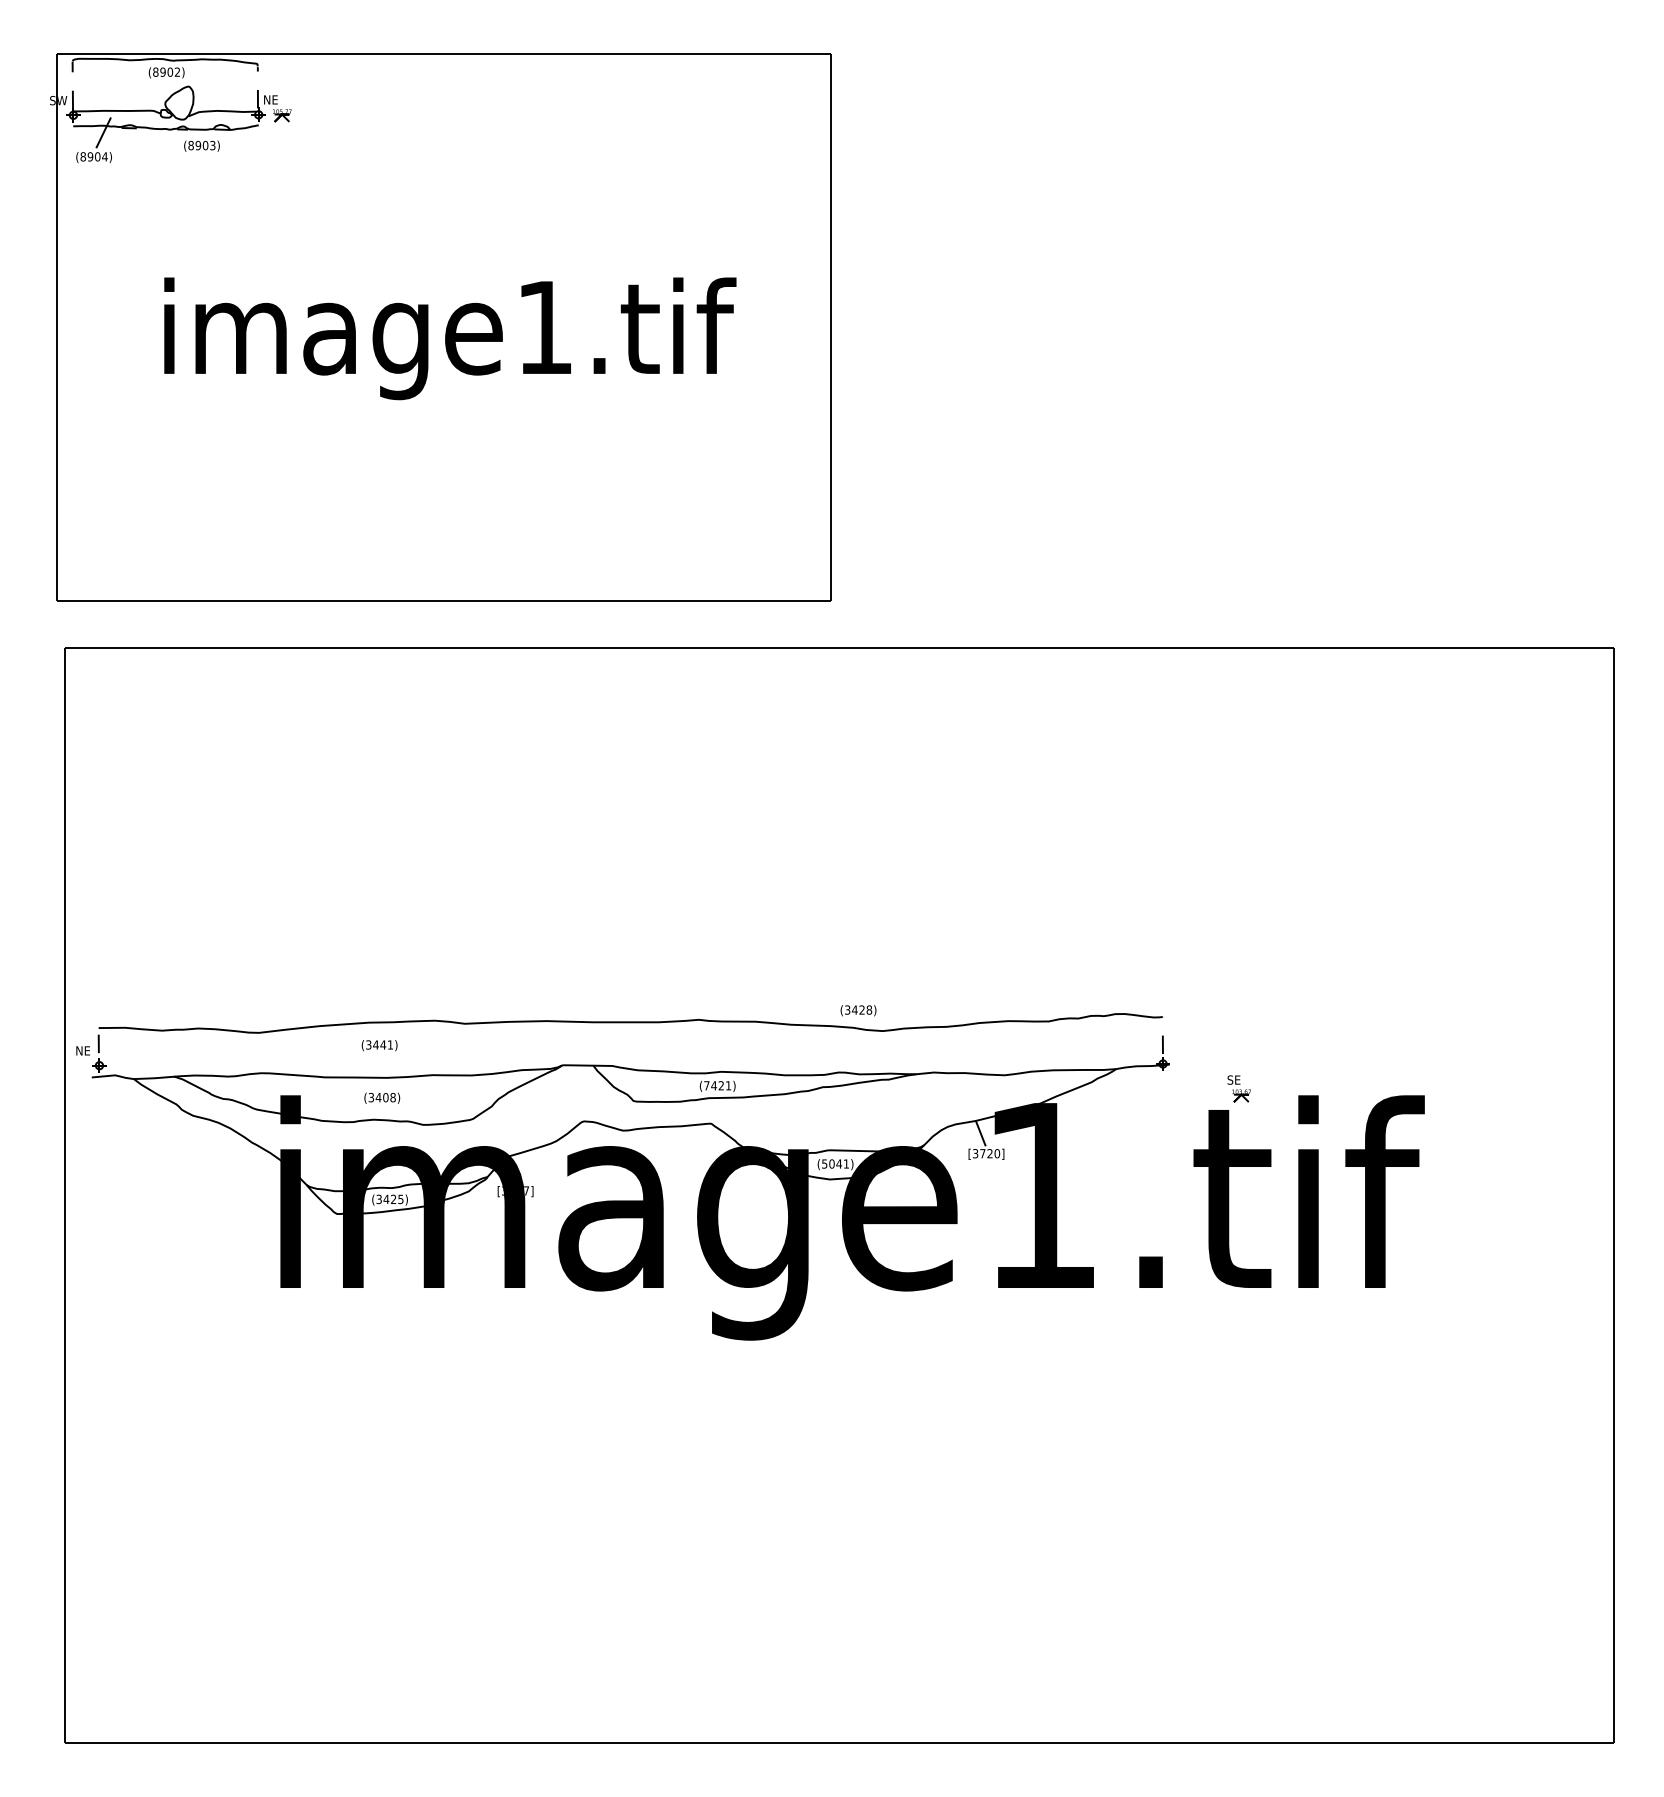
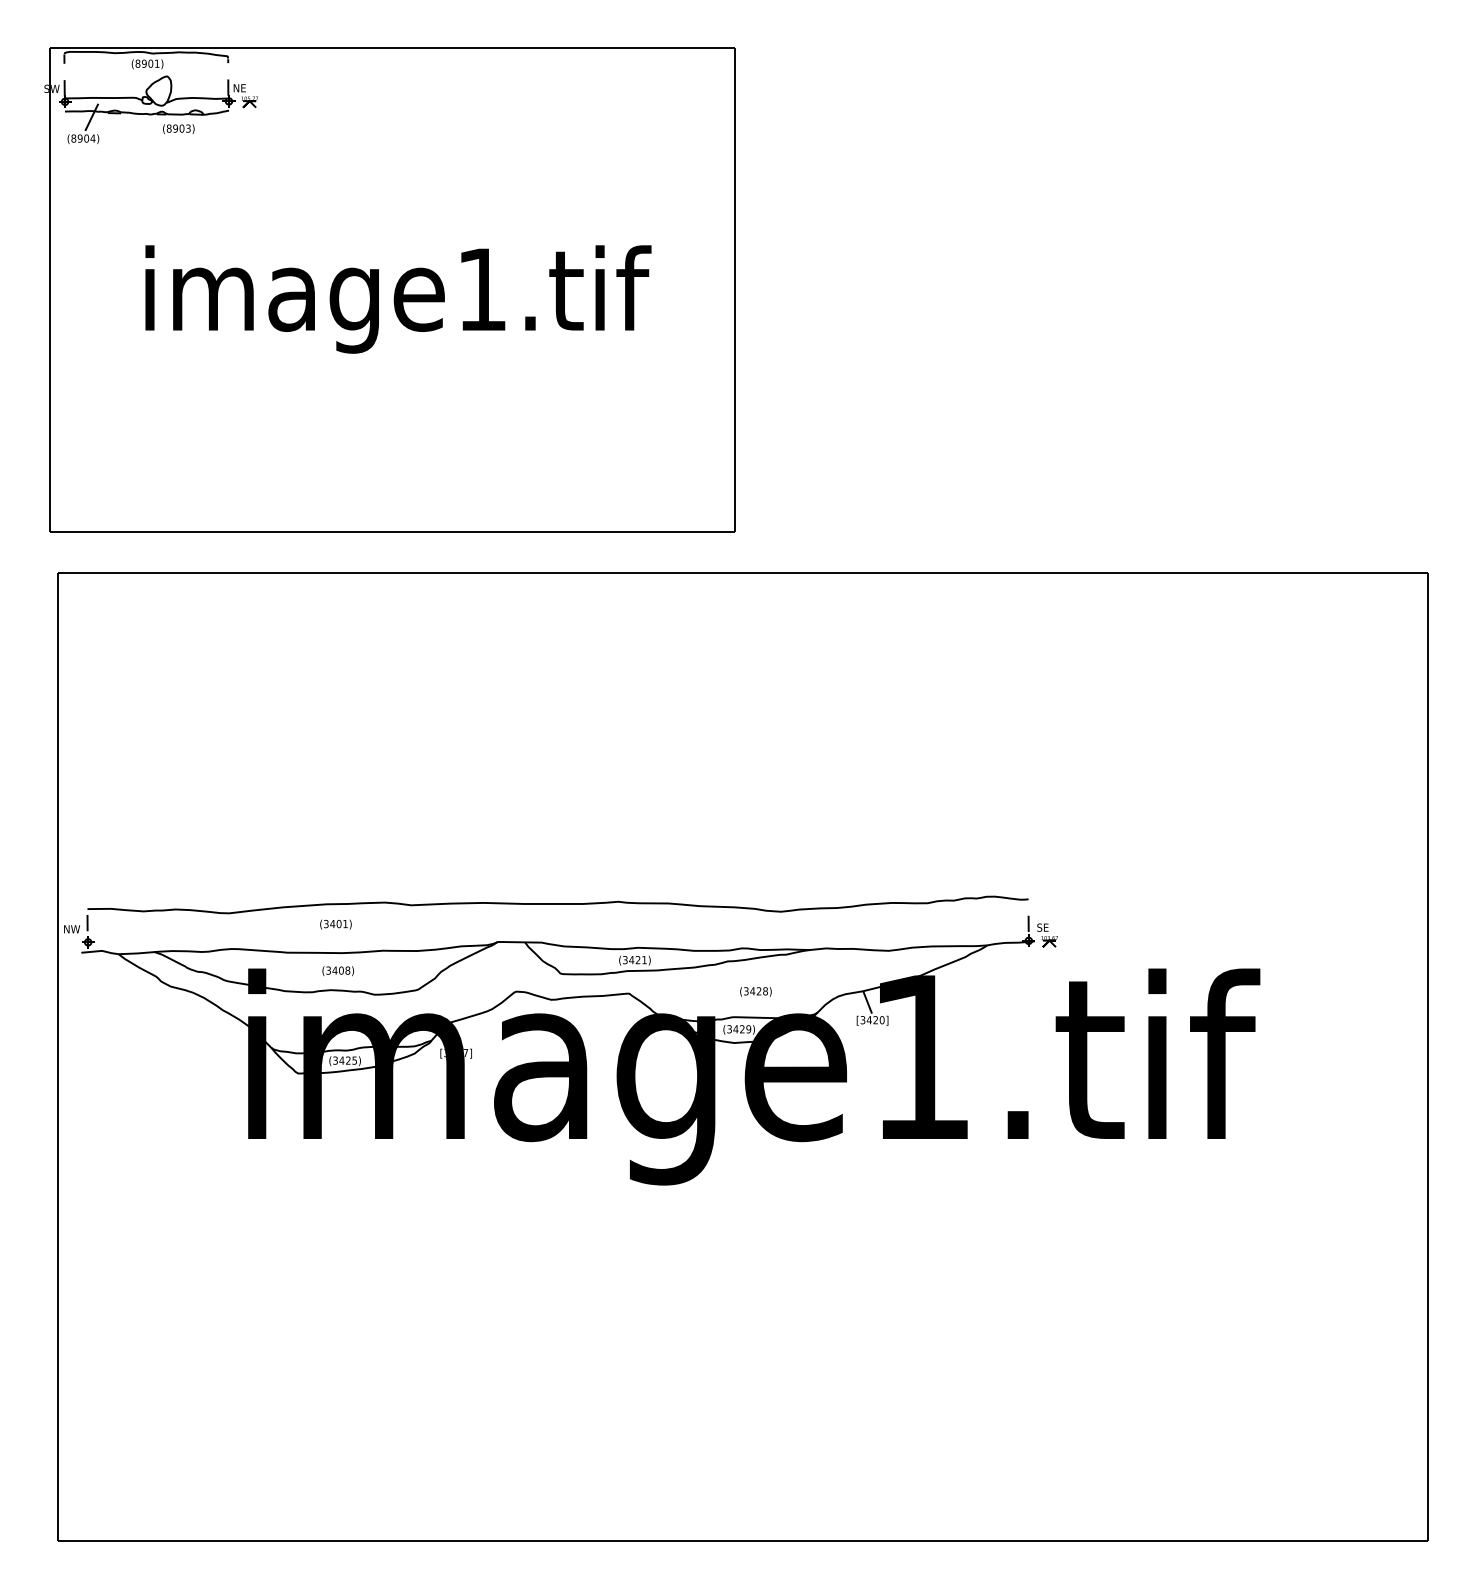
text: (176, 71) -> (156, 63), (8902) -> (8901)
text: (858, 1010) -> (755, 991), moved
text: (383, 1044) -> (339, 923), (3441) -> (3401)
text: (81, 1050) -> (72, 928), NE -> NW
text: (706, 1085) -> (625, 959), (7421) -> (3421)
part: (1238, 1088) -> (1046, 935), moved
text: (982, 1153) -> (869, 1020), [3720] -> [3420]
text: (835, 1163) -> (739, 1028), (5041) -> (3429)

